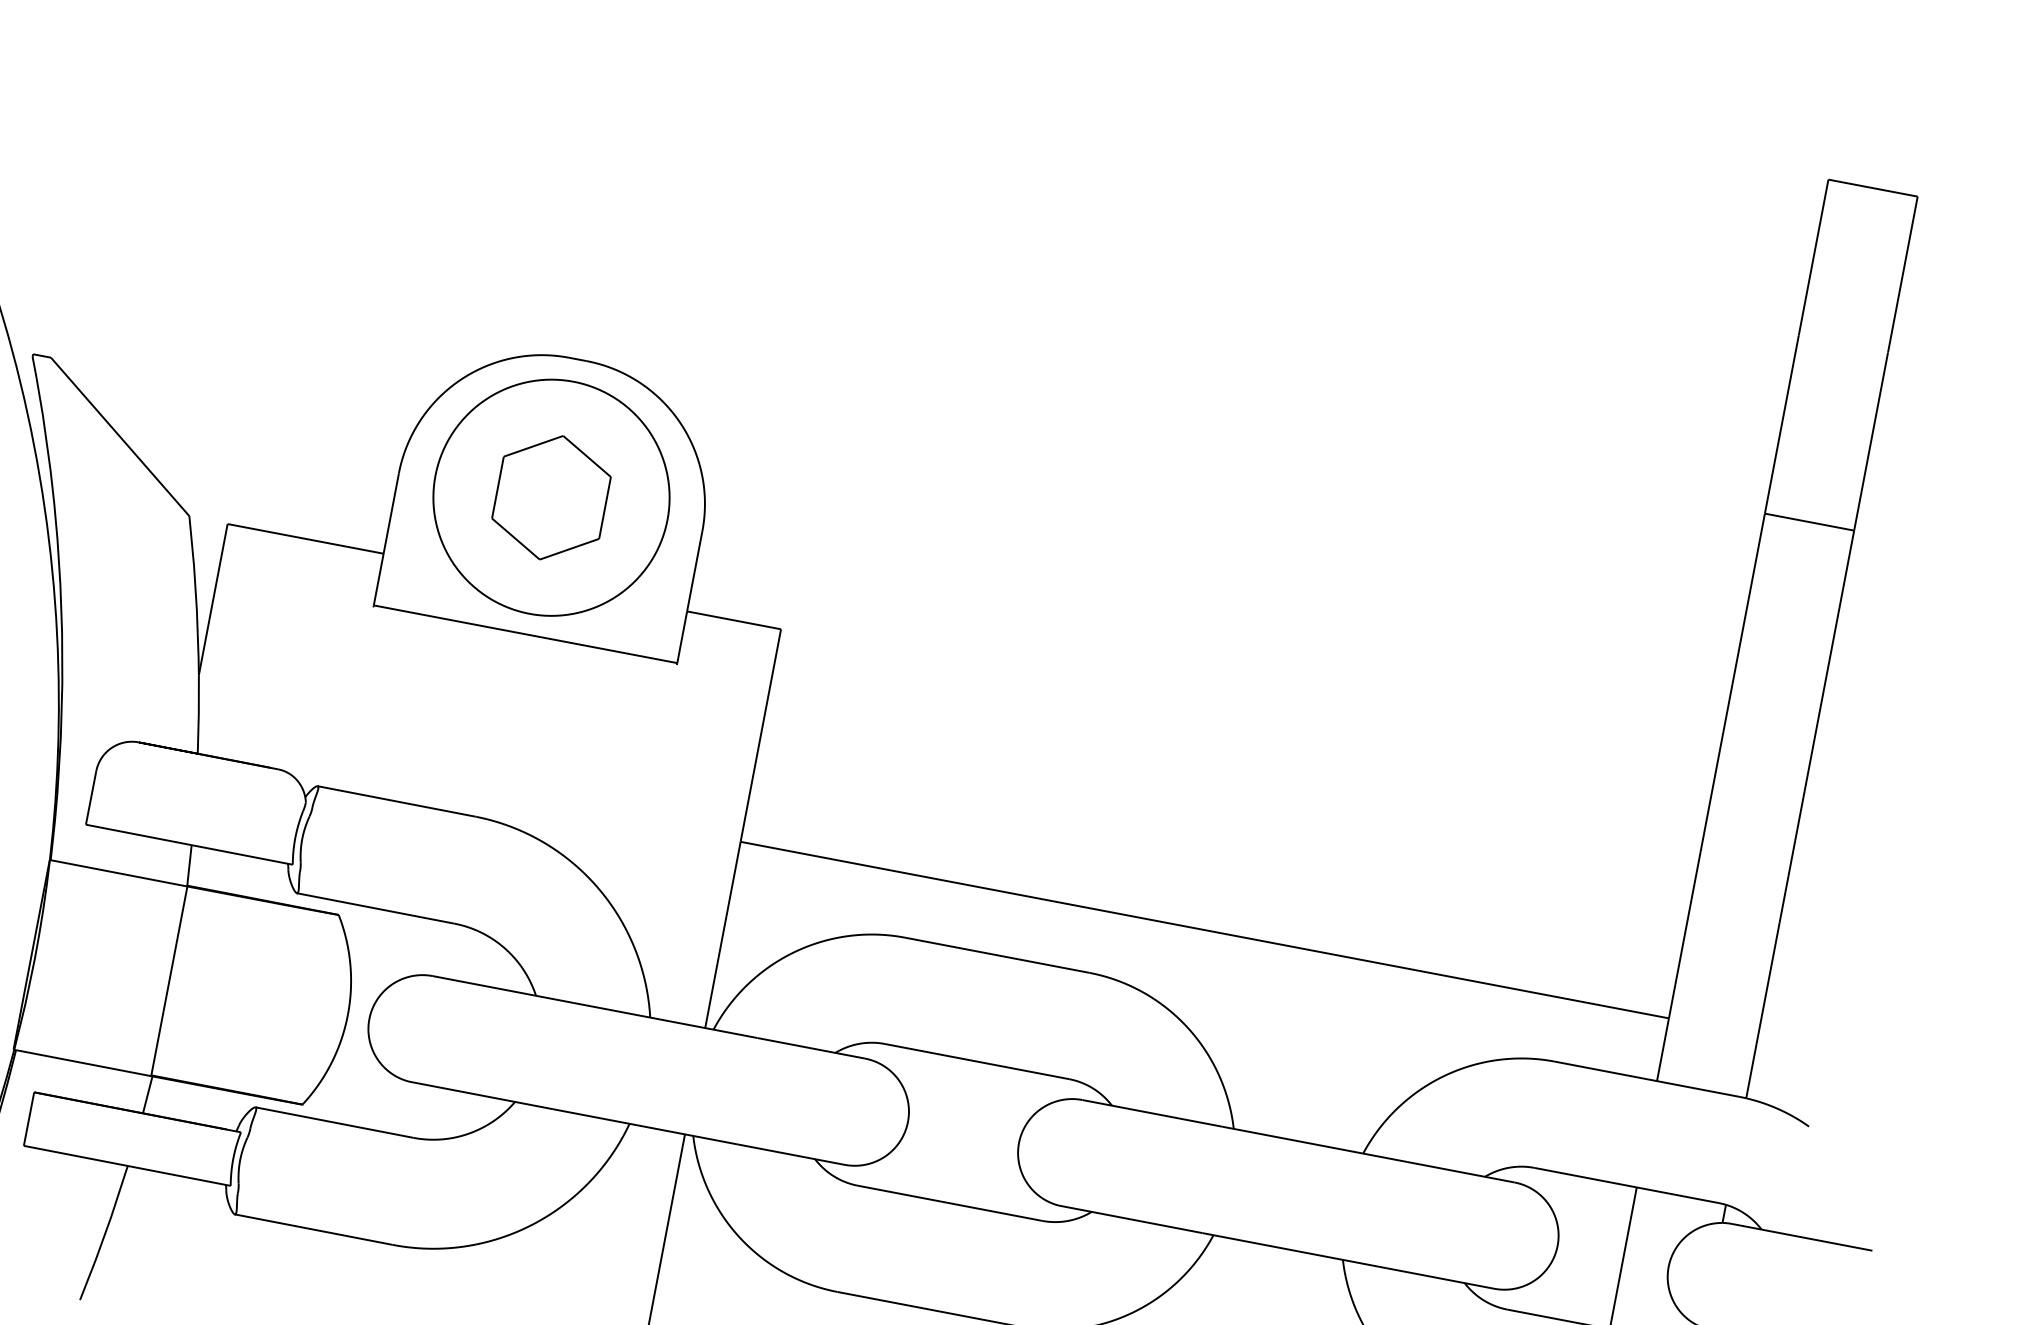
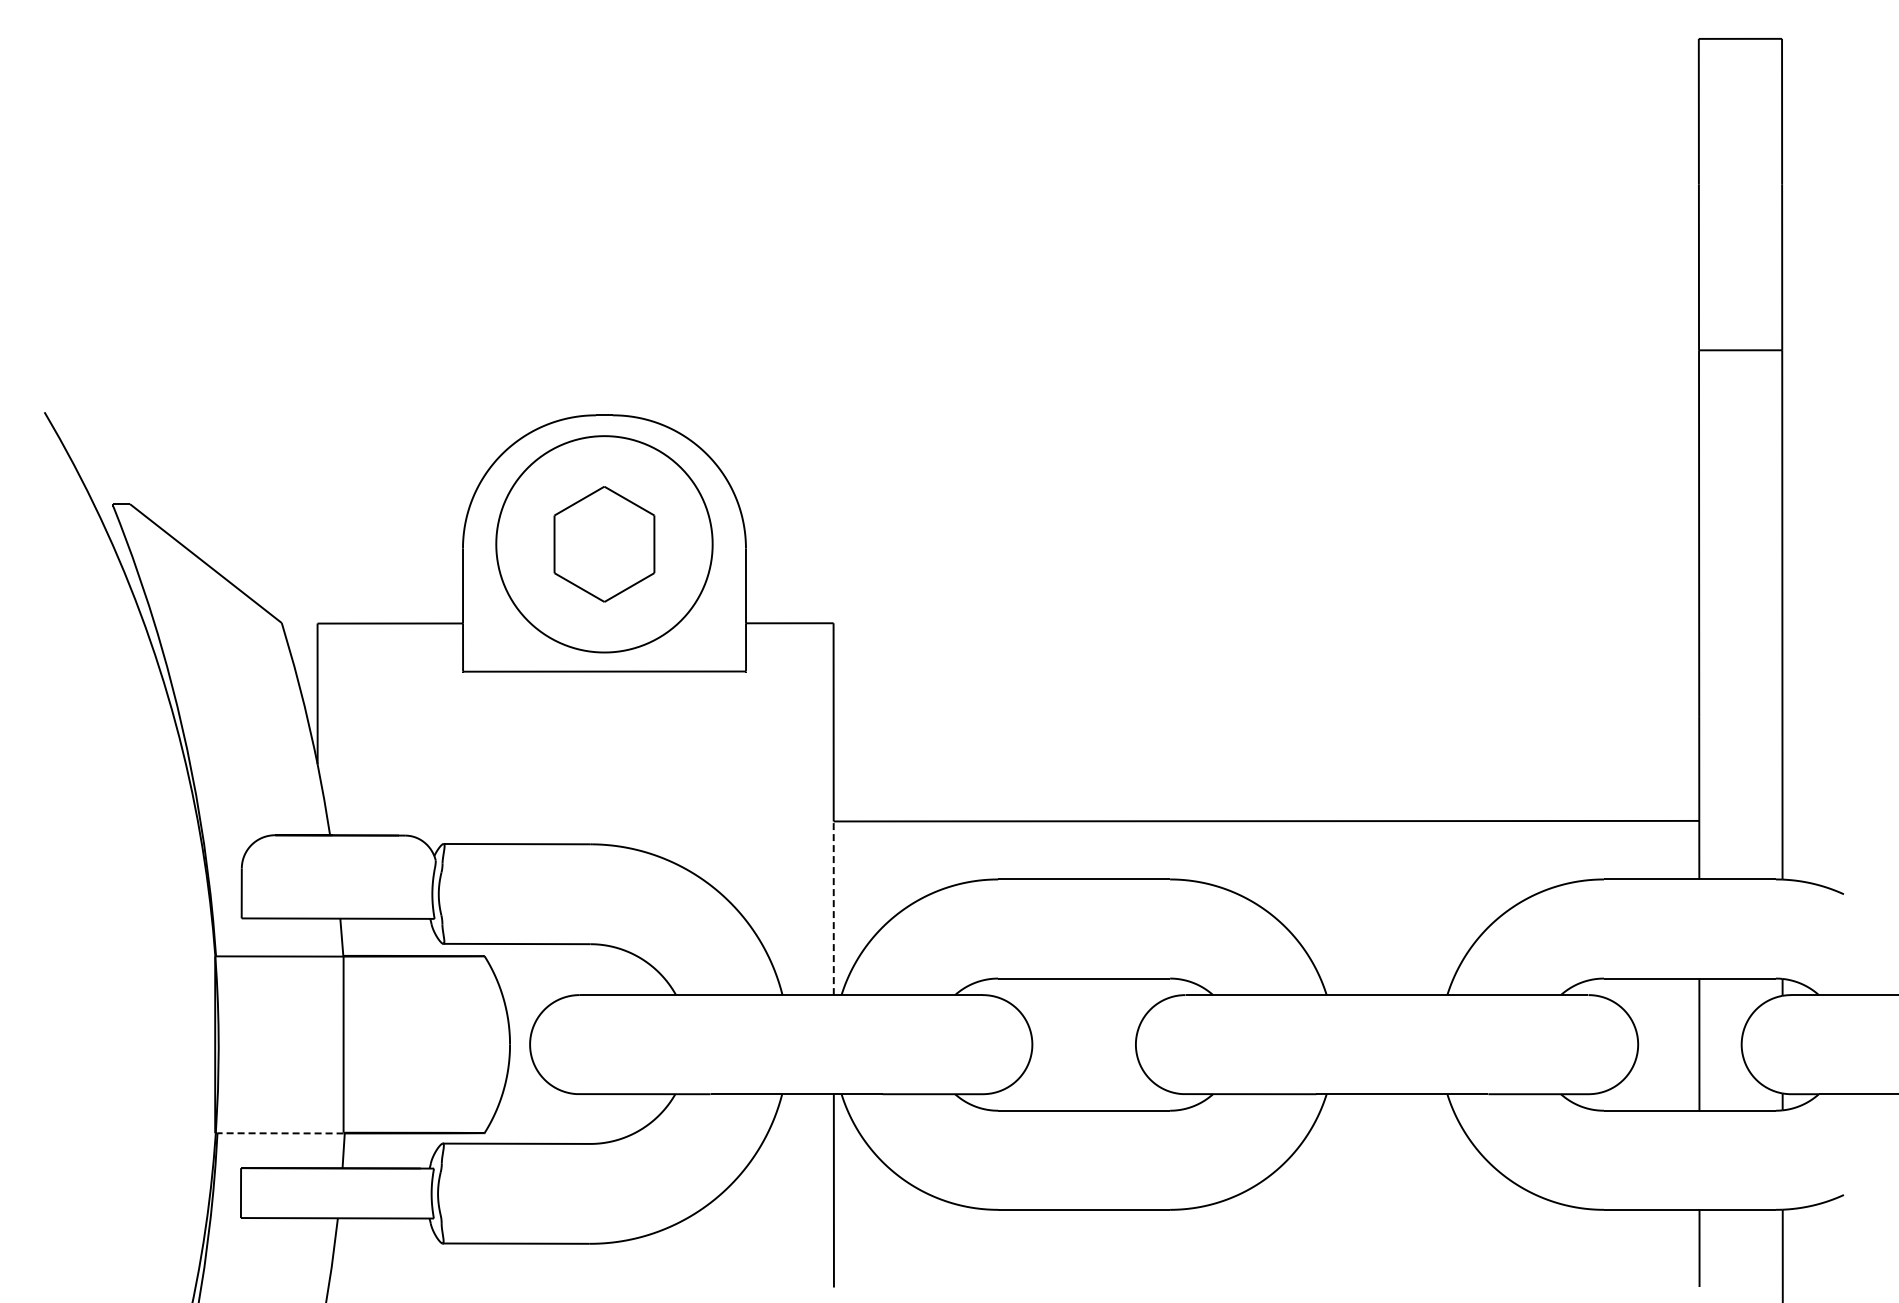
line: (722, 935) -> (833, 908), solid -> dashed
line: (83, 1063) -> (280, 1133), solid -> dashed

